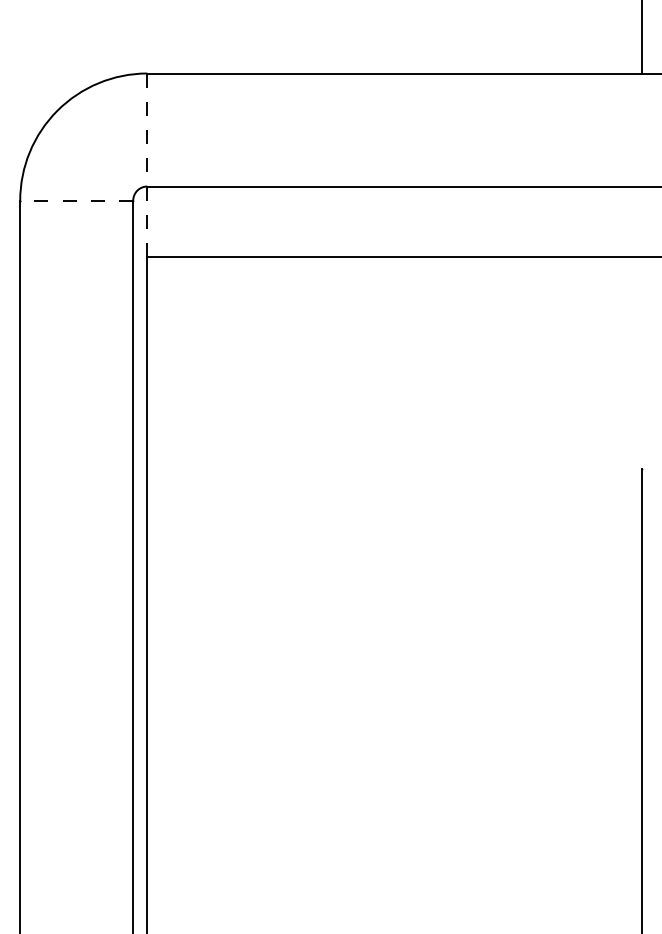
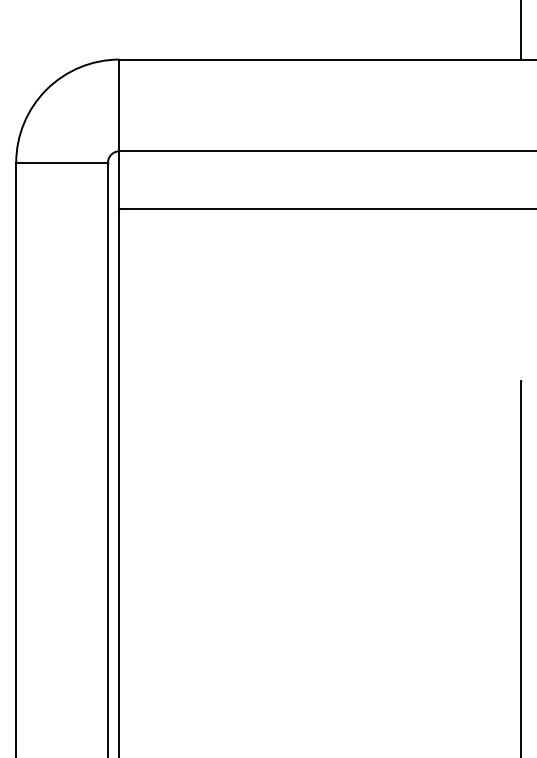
line: (147, 165) -> (119, 134), dashed -> solid
line: (77, 200) -> (62, 162), dashed -> solid

